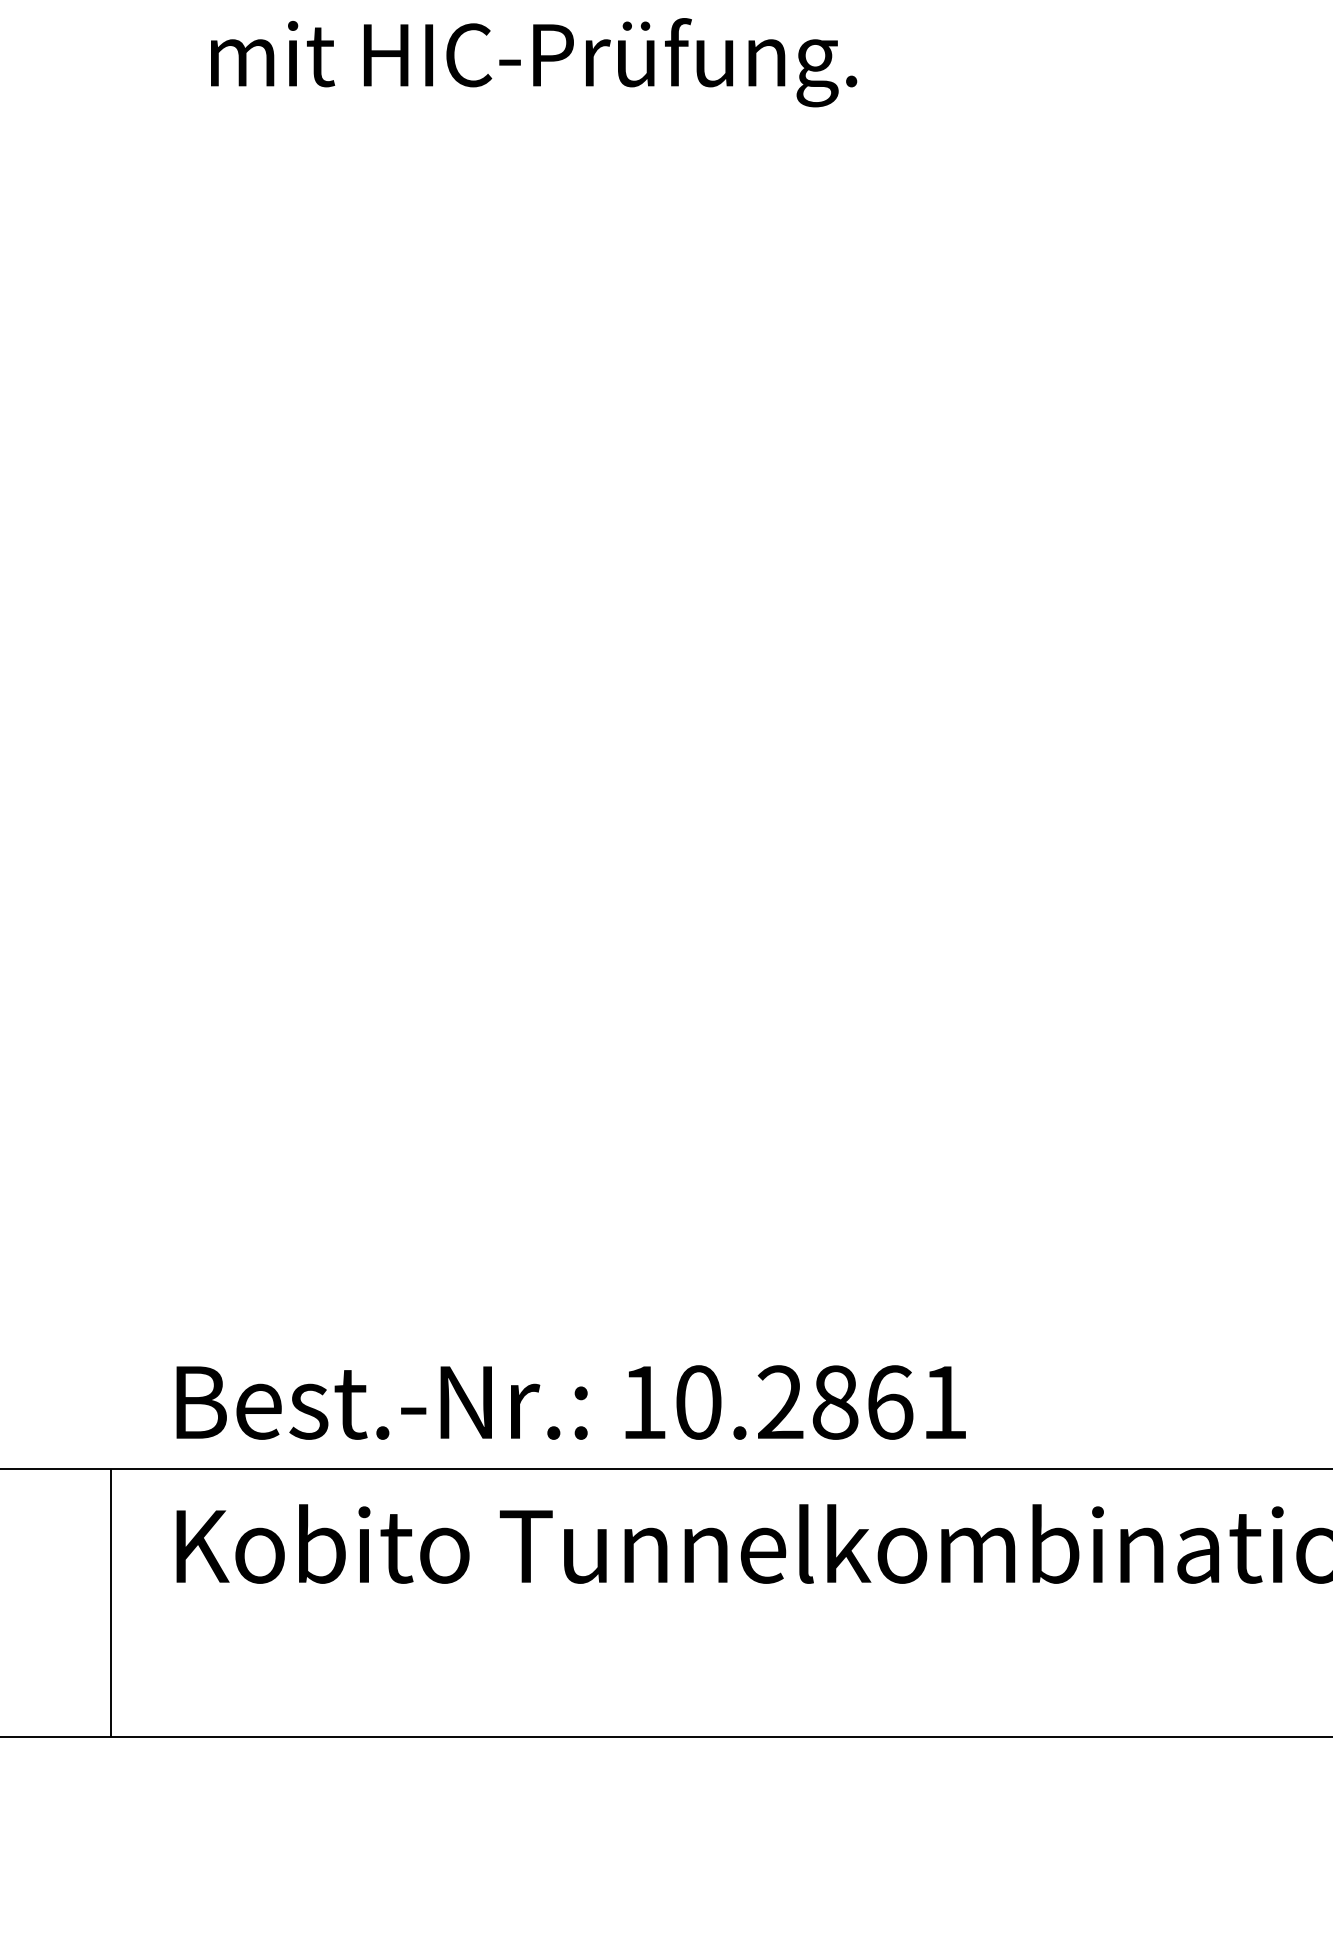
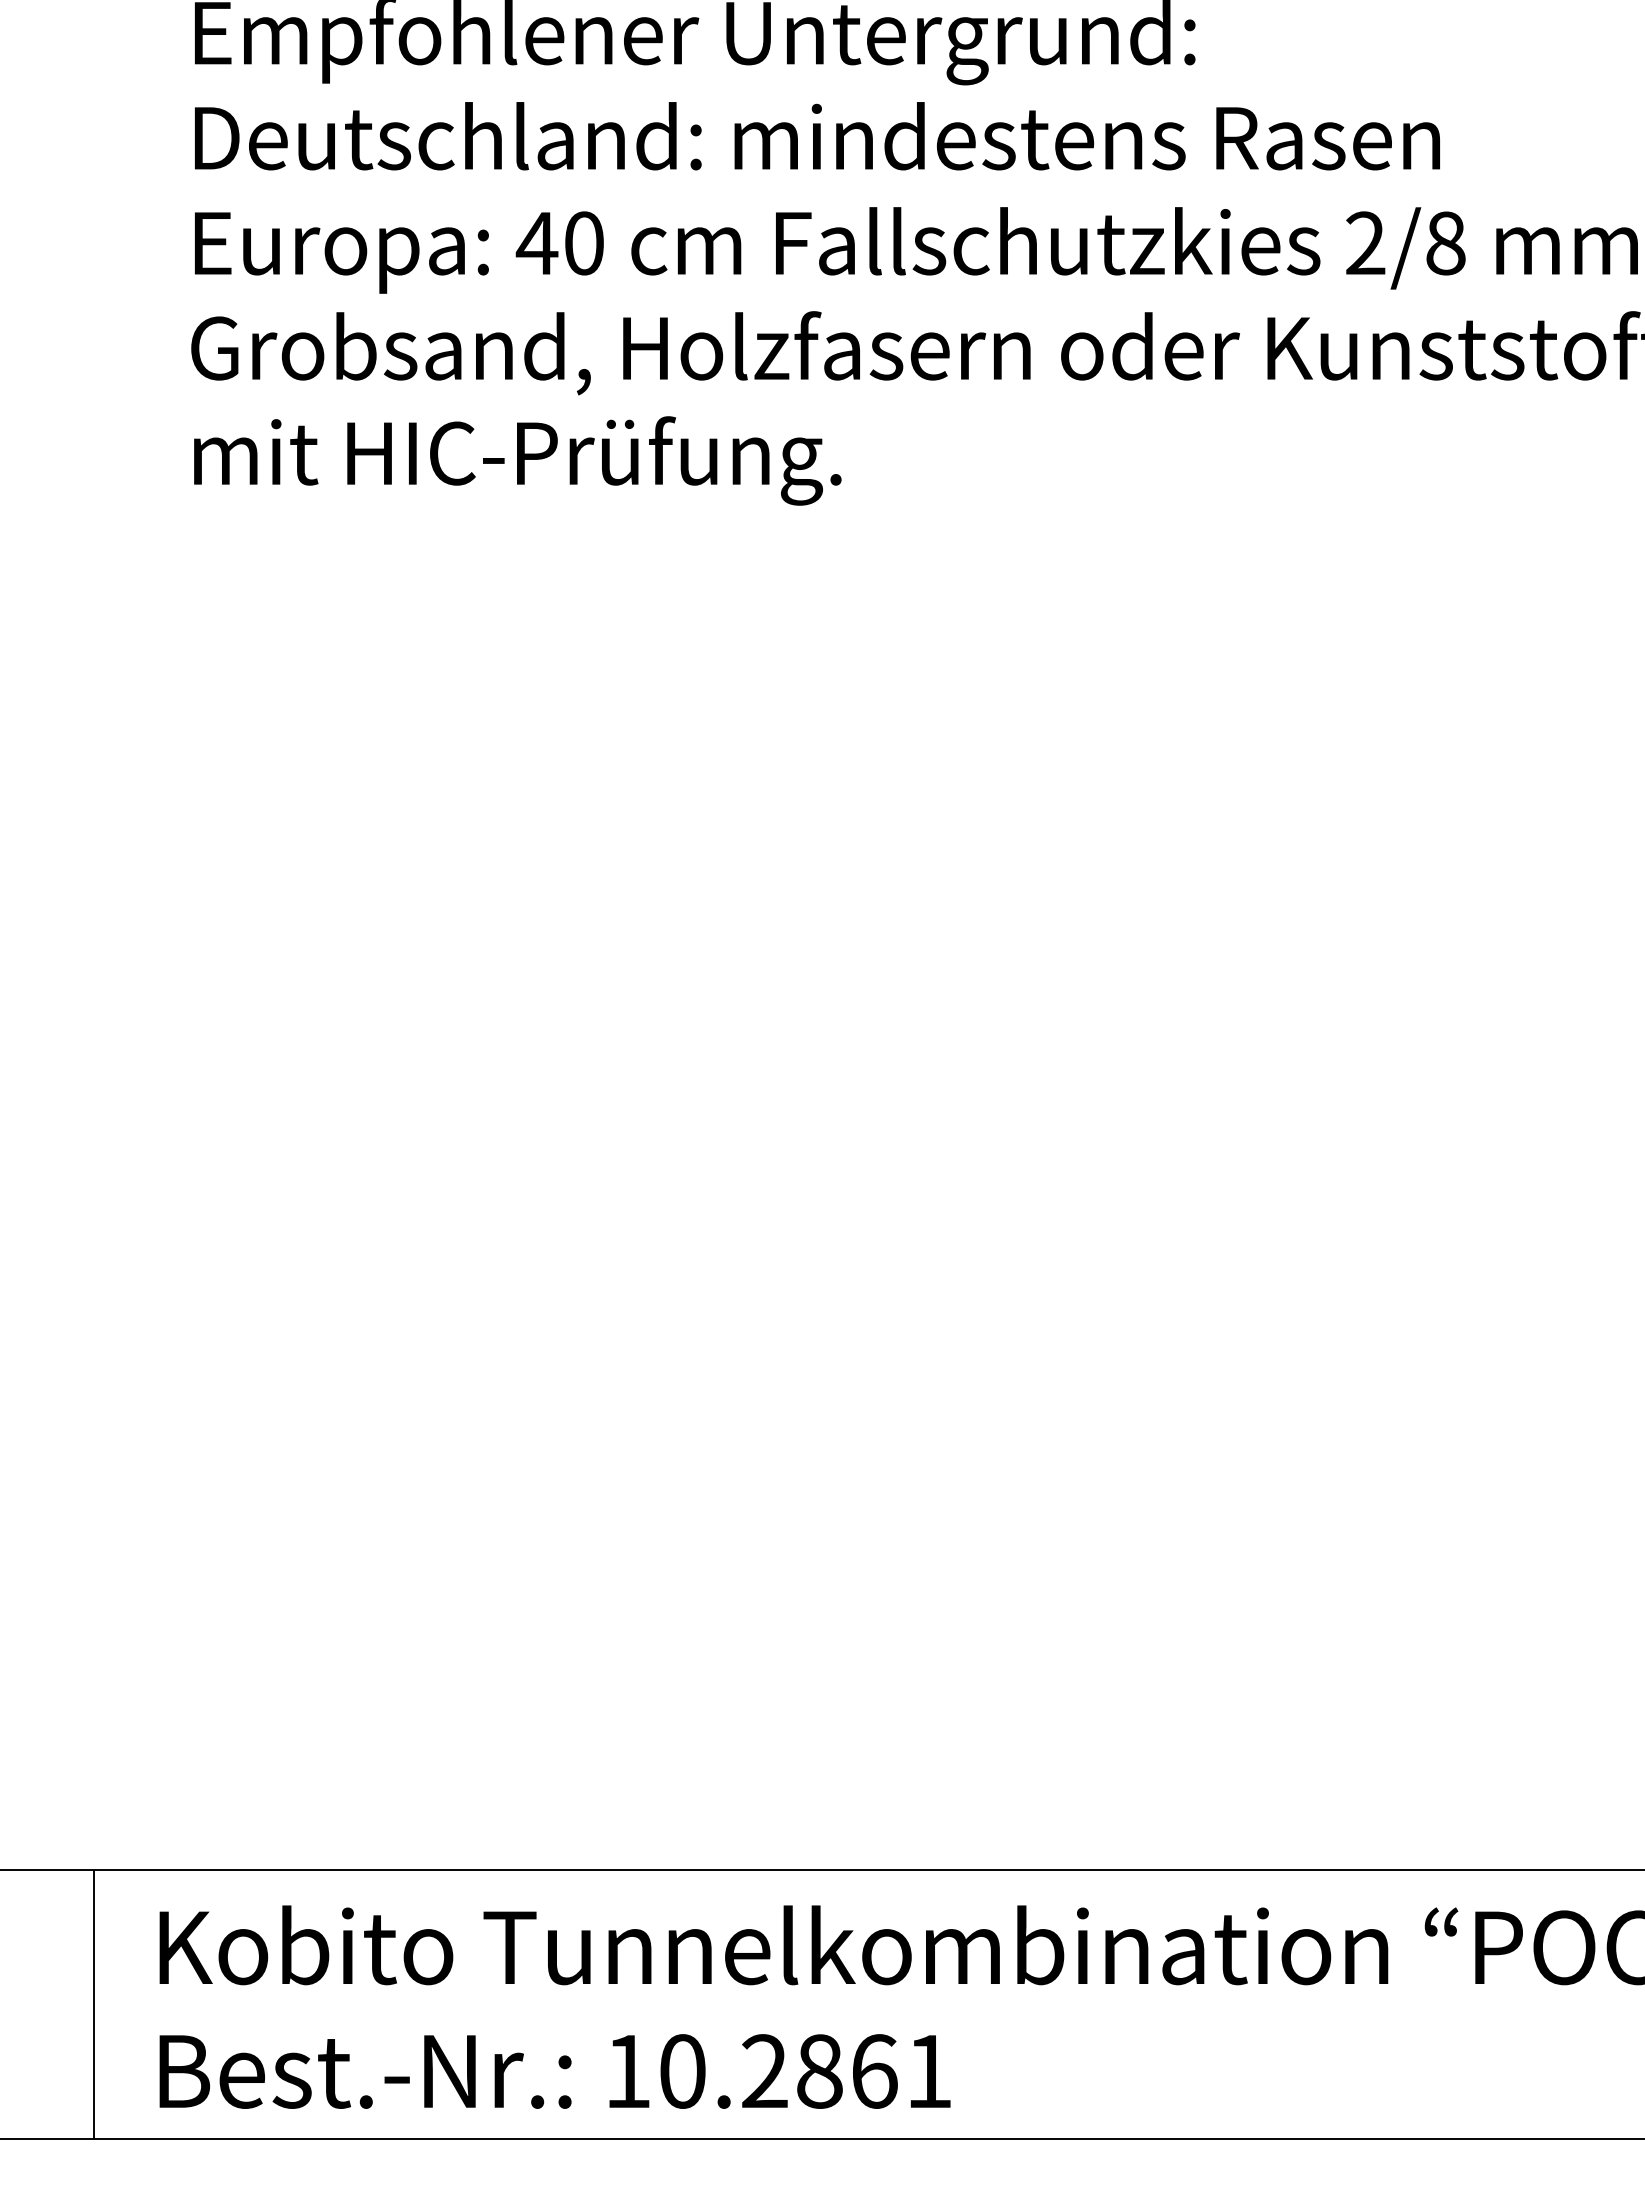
text: (570, 1402) -> (554, 2071), moved

